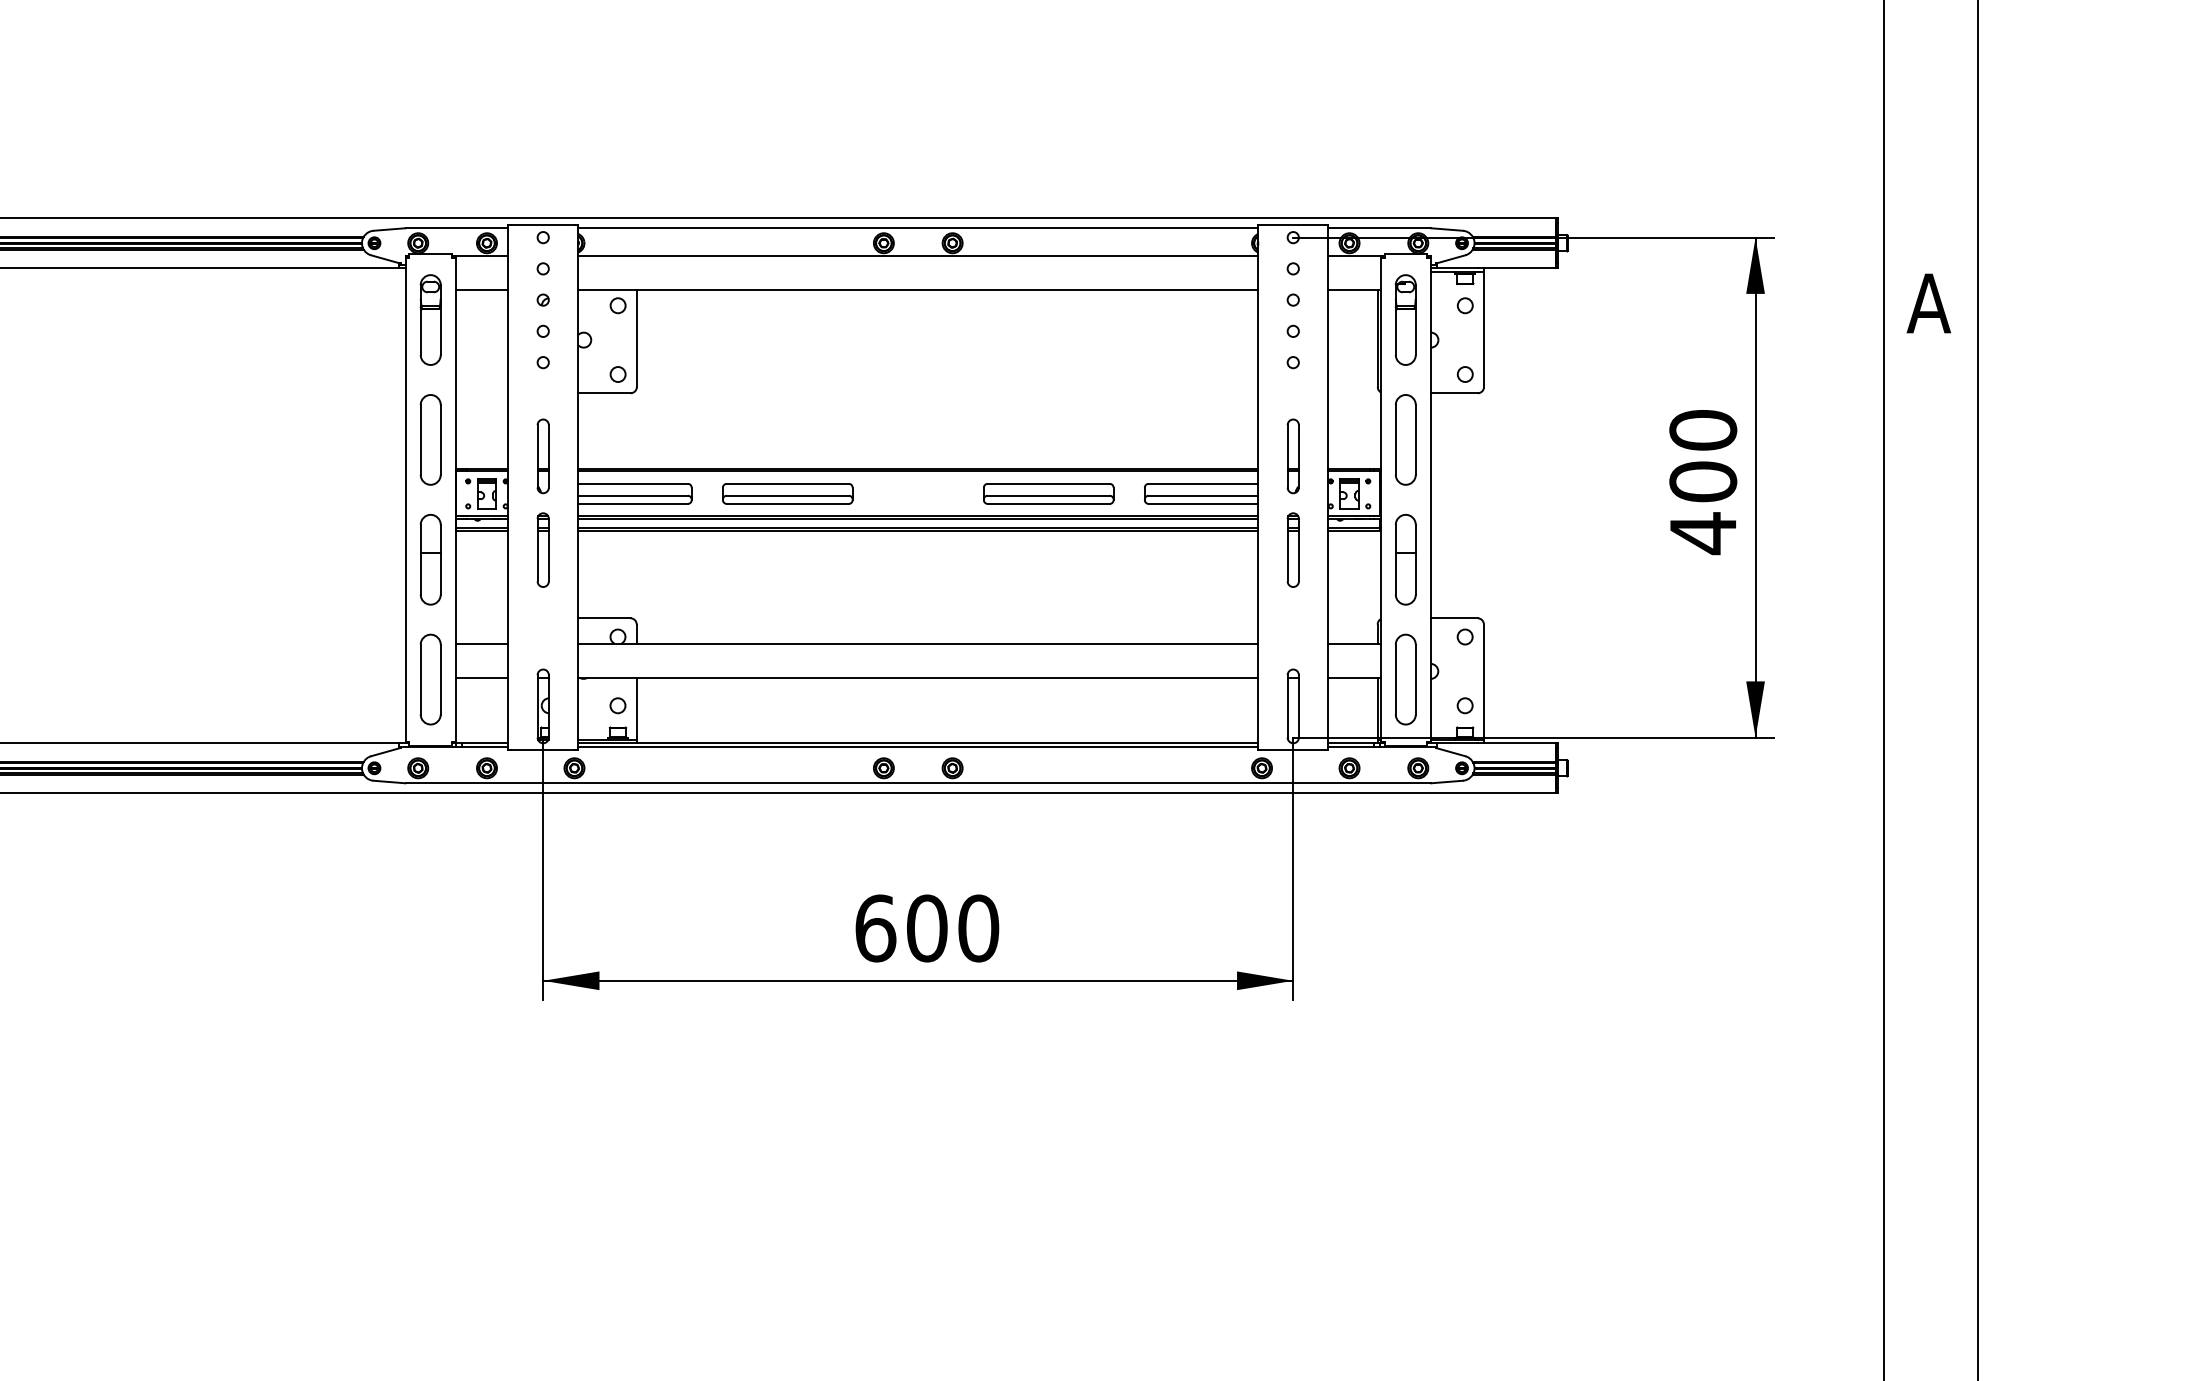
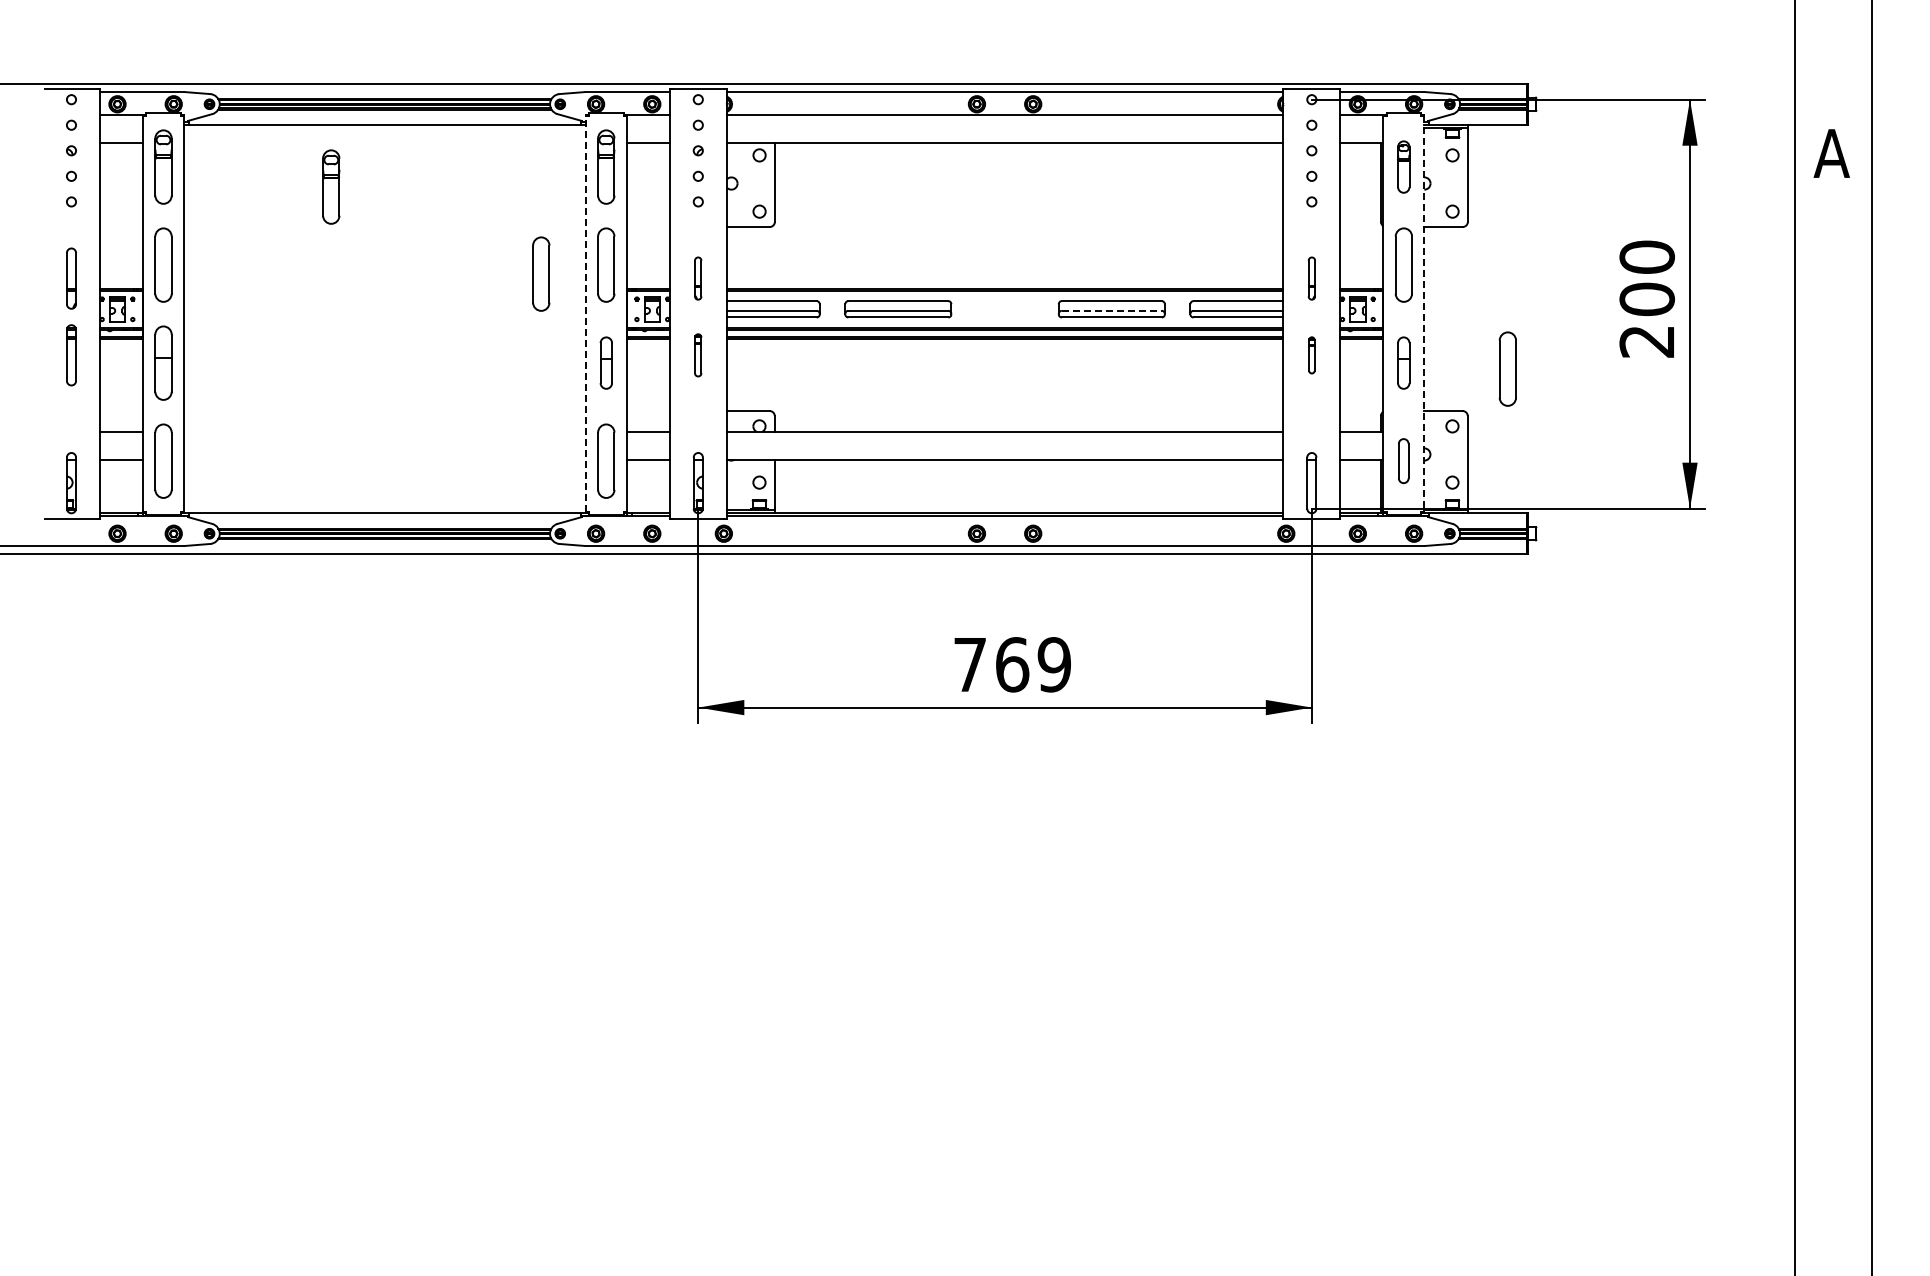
part: (1405, 319) -> (1403, 166), size x0.7
part: (94, 343) -> (331, 186), added
part: (351, 450) -> (541, 273), added
part: (542, 456) -> (697, 278), size x0.7
part: (1292, 456) -> (1311, 278), size x0.7
line: (1048, 495) -> (1111, 310), solid -> dashed
line: (405, 499) -> (585, 313), solid -> dashed
line: (1430, 500) -> (1424, 314), solid -> dashed
text: (1702, 533) -> (1646, 341), 400 -> 200
part: (542, 550) -> (697, 355), size x0.7
part: (1292, 550) -> (1311, 355), size x0.6
part: (430, 558) -> (606, 362), size x0.7
part: (1405, 558) -> (1403, 362), size x0.7
part: (1532, 566) -> (1507, 368), added
part: (1405, 678) -> (1403, 460), size x0.6
text: (927, 928) -> (1012, 664), 600 -> 769

